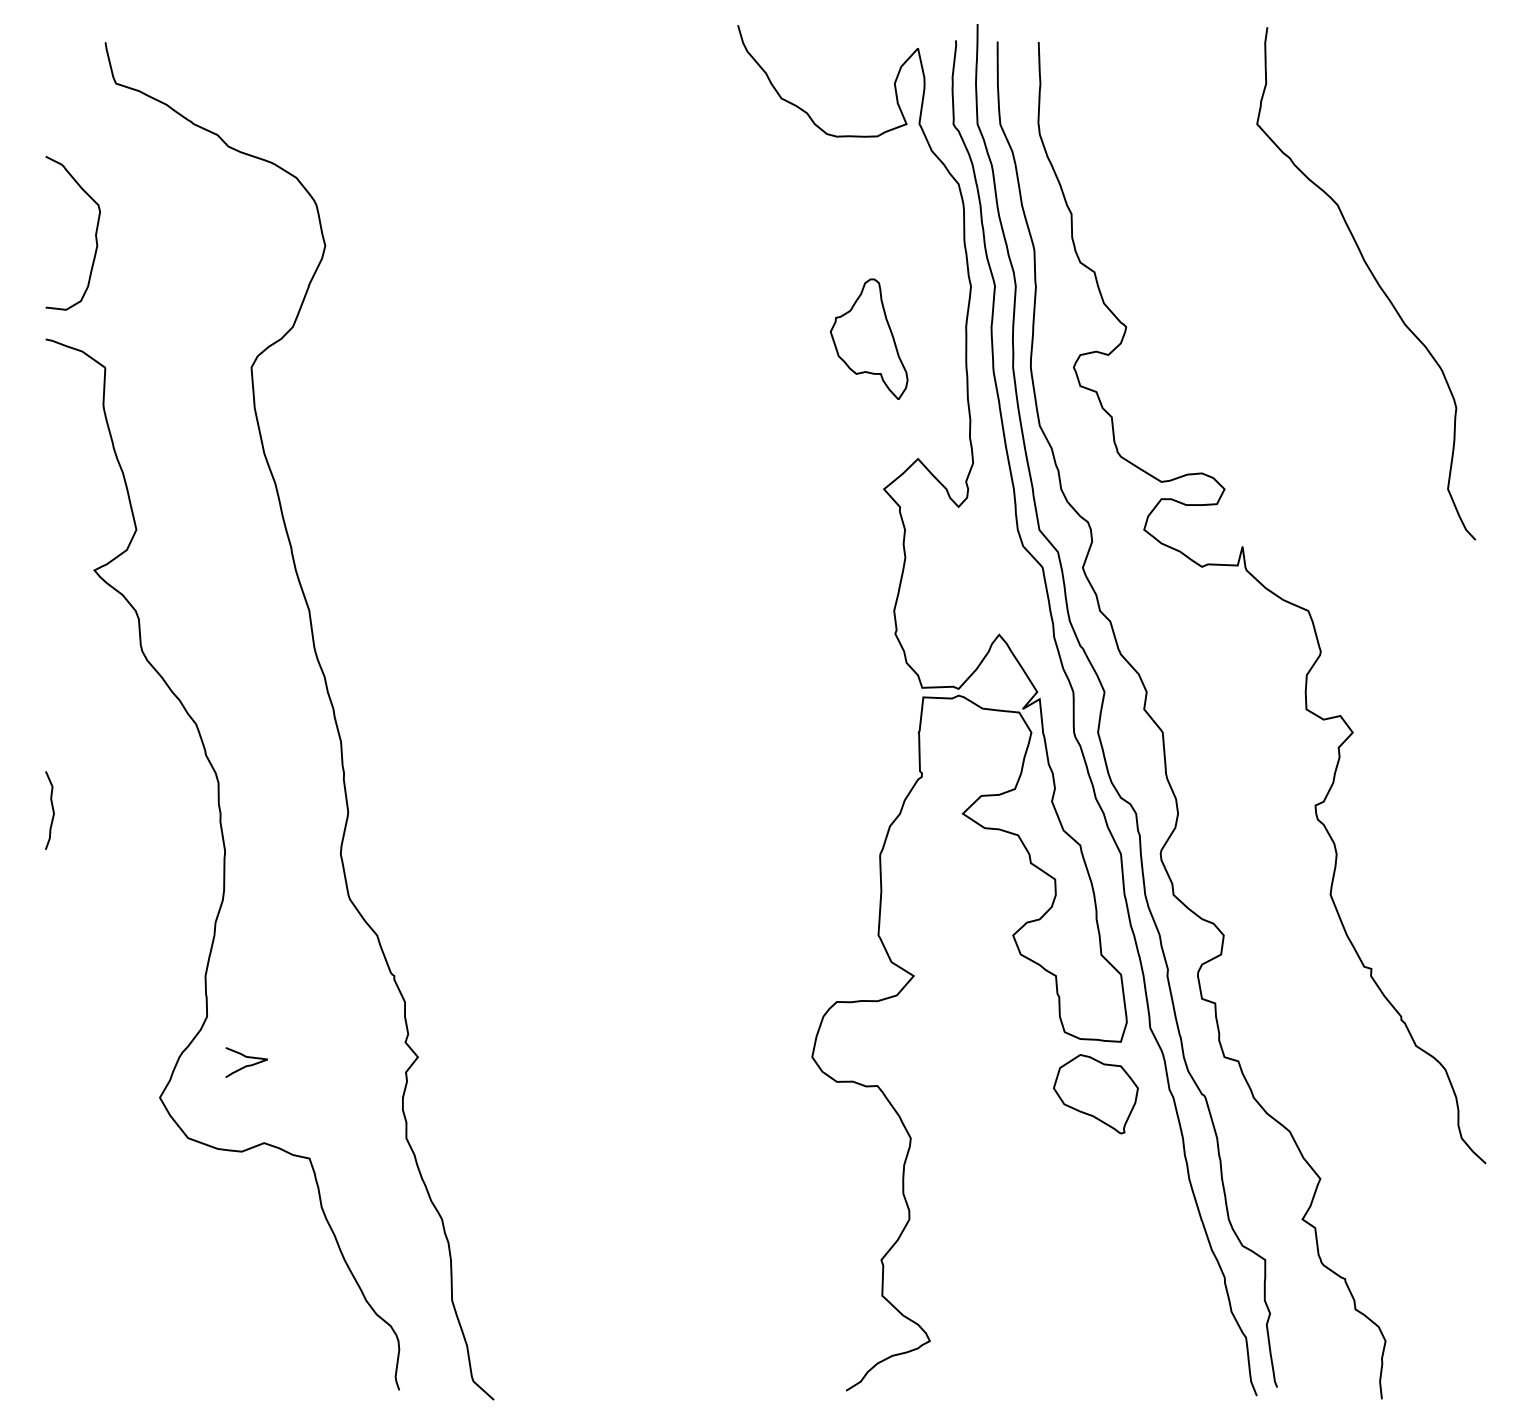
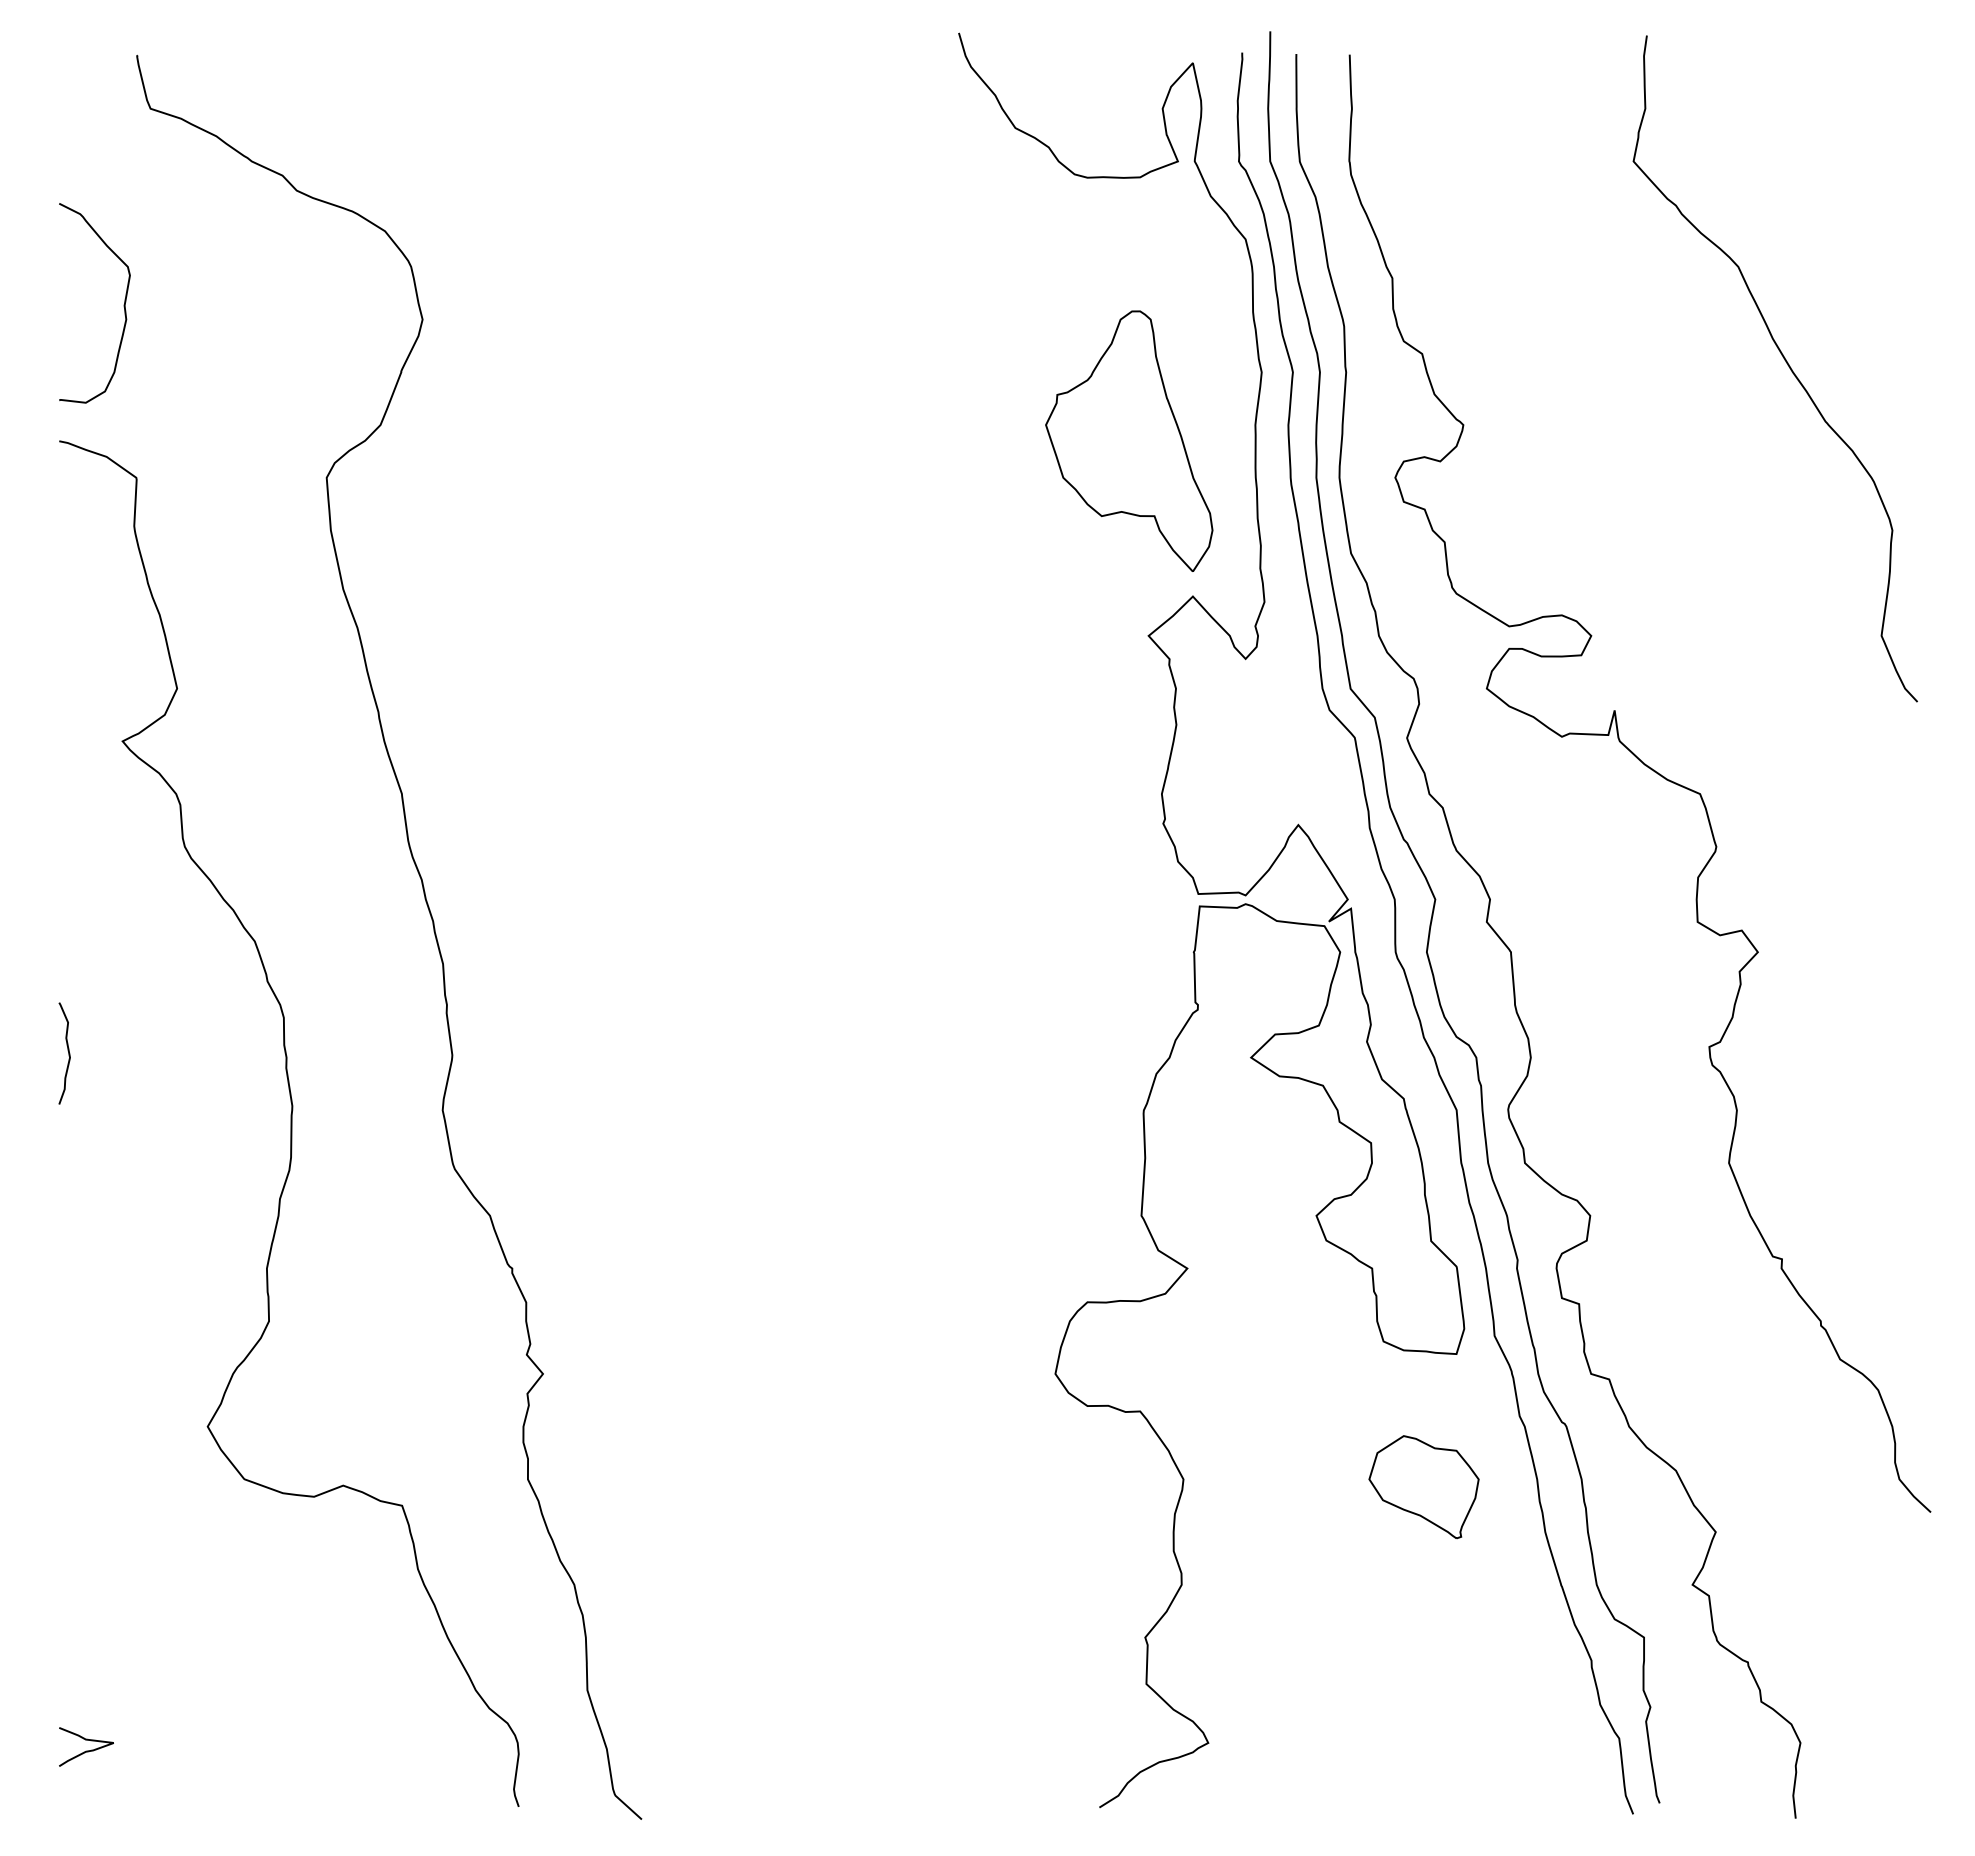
part: (869, 338) -> (1129, 440), size x1.67
curve: (246, 1065) -> (86, 1750), moved
part: (1095, 1094) -> (1423, 1487), moved

